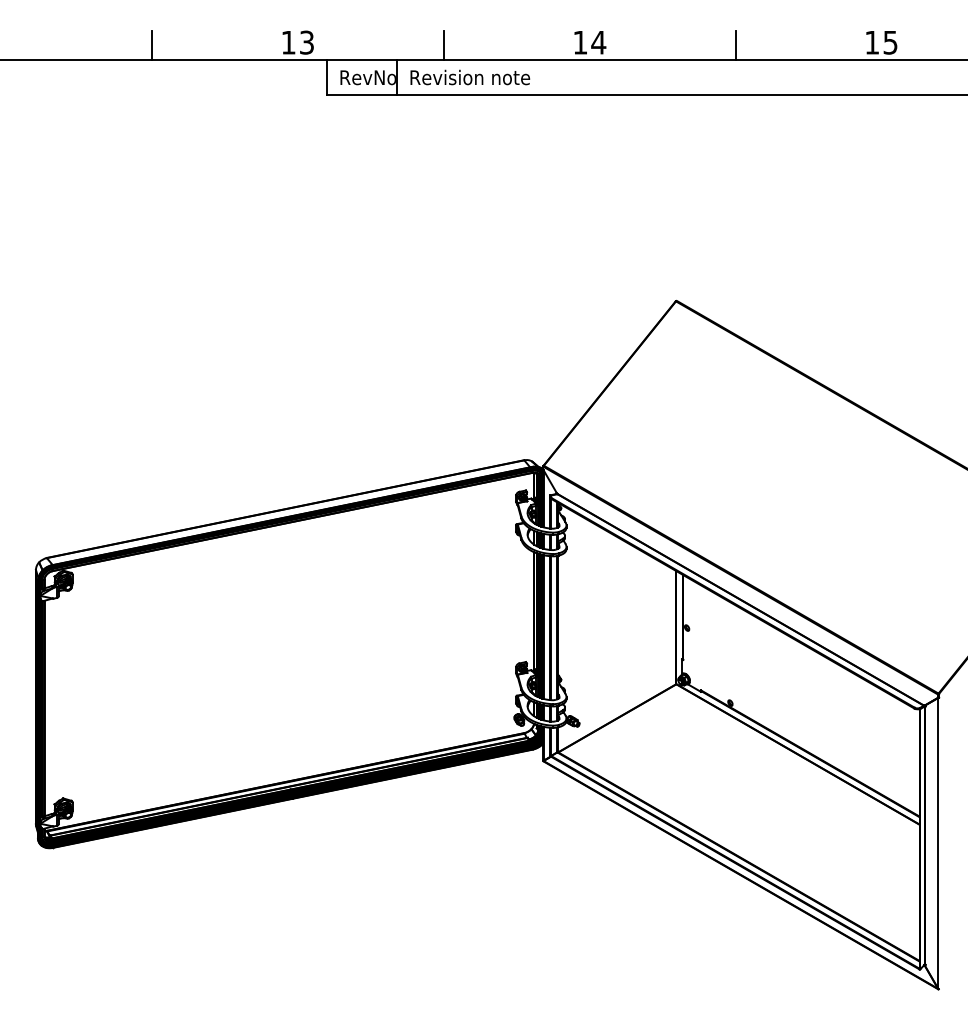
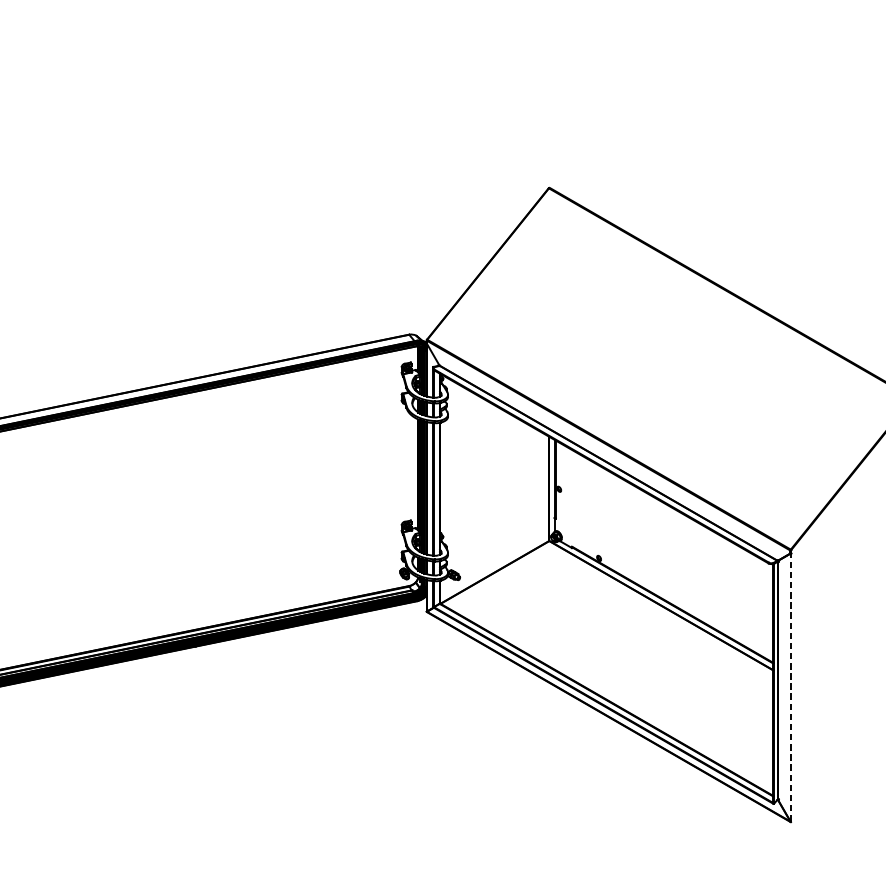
line: (938, 842) -> (790, 686), solid -> dashed

